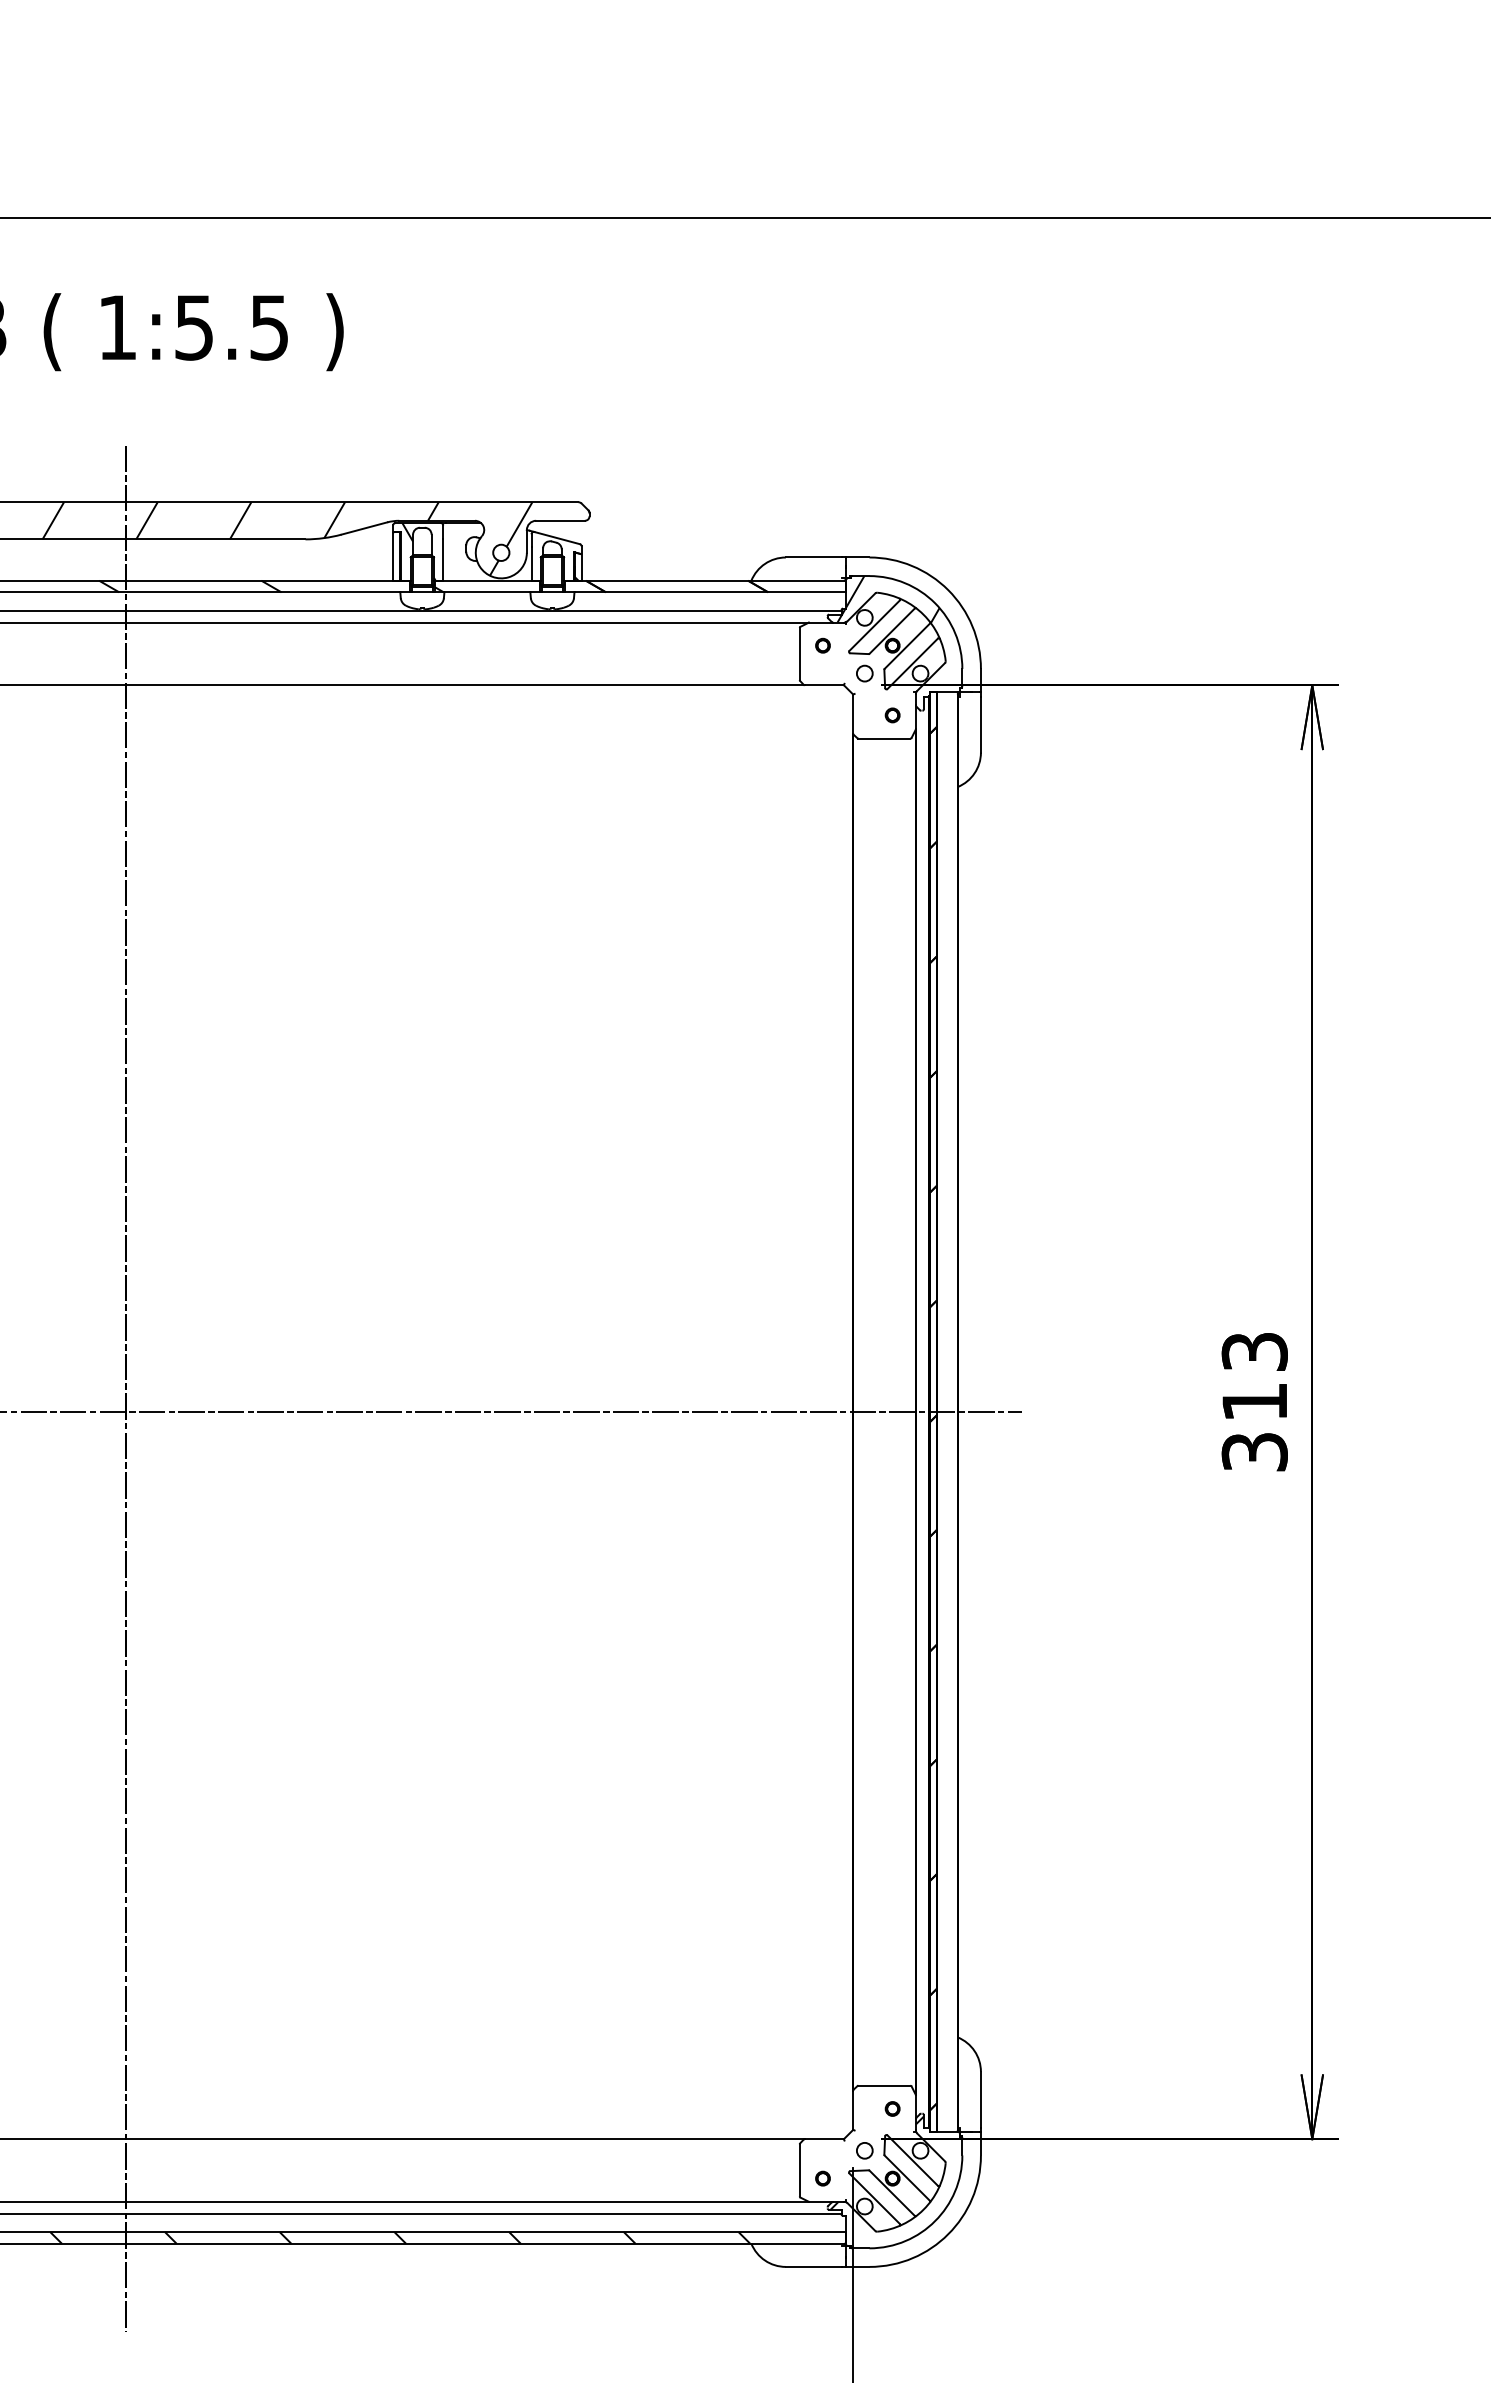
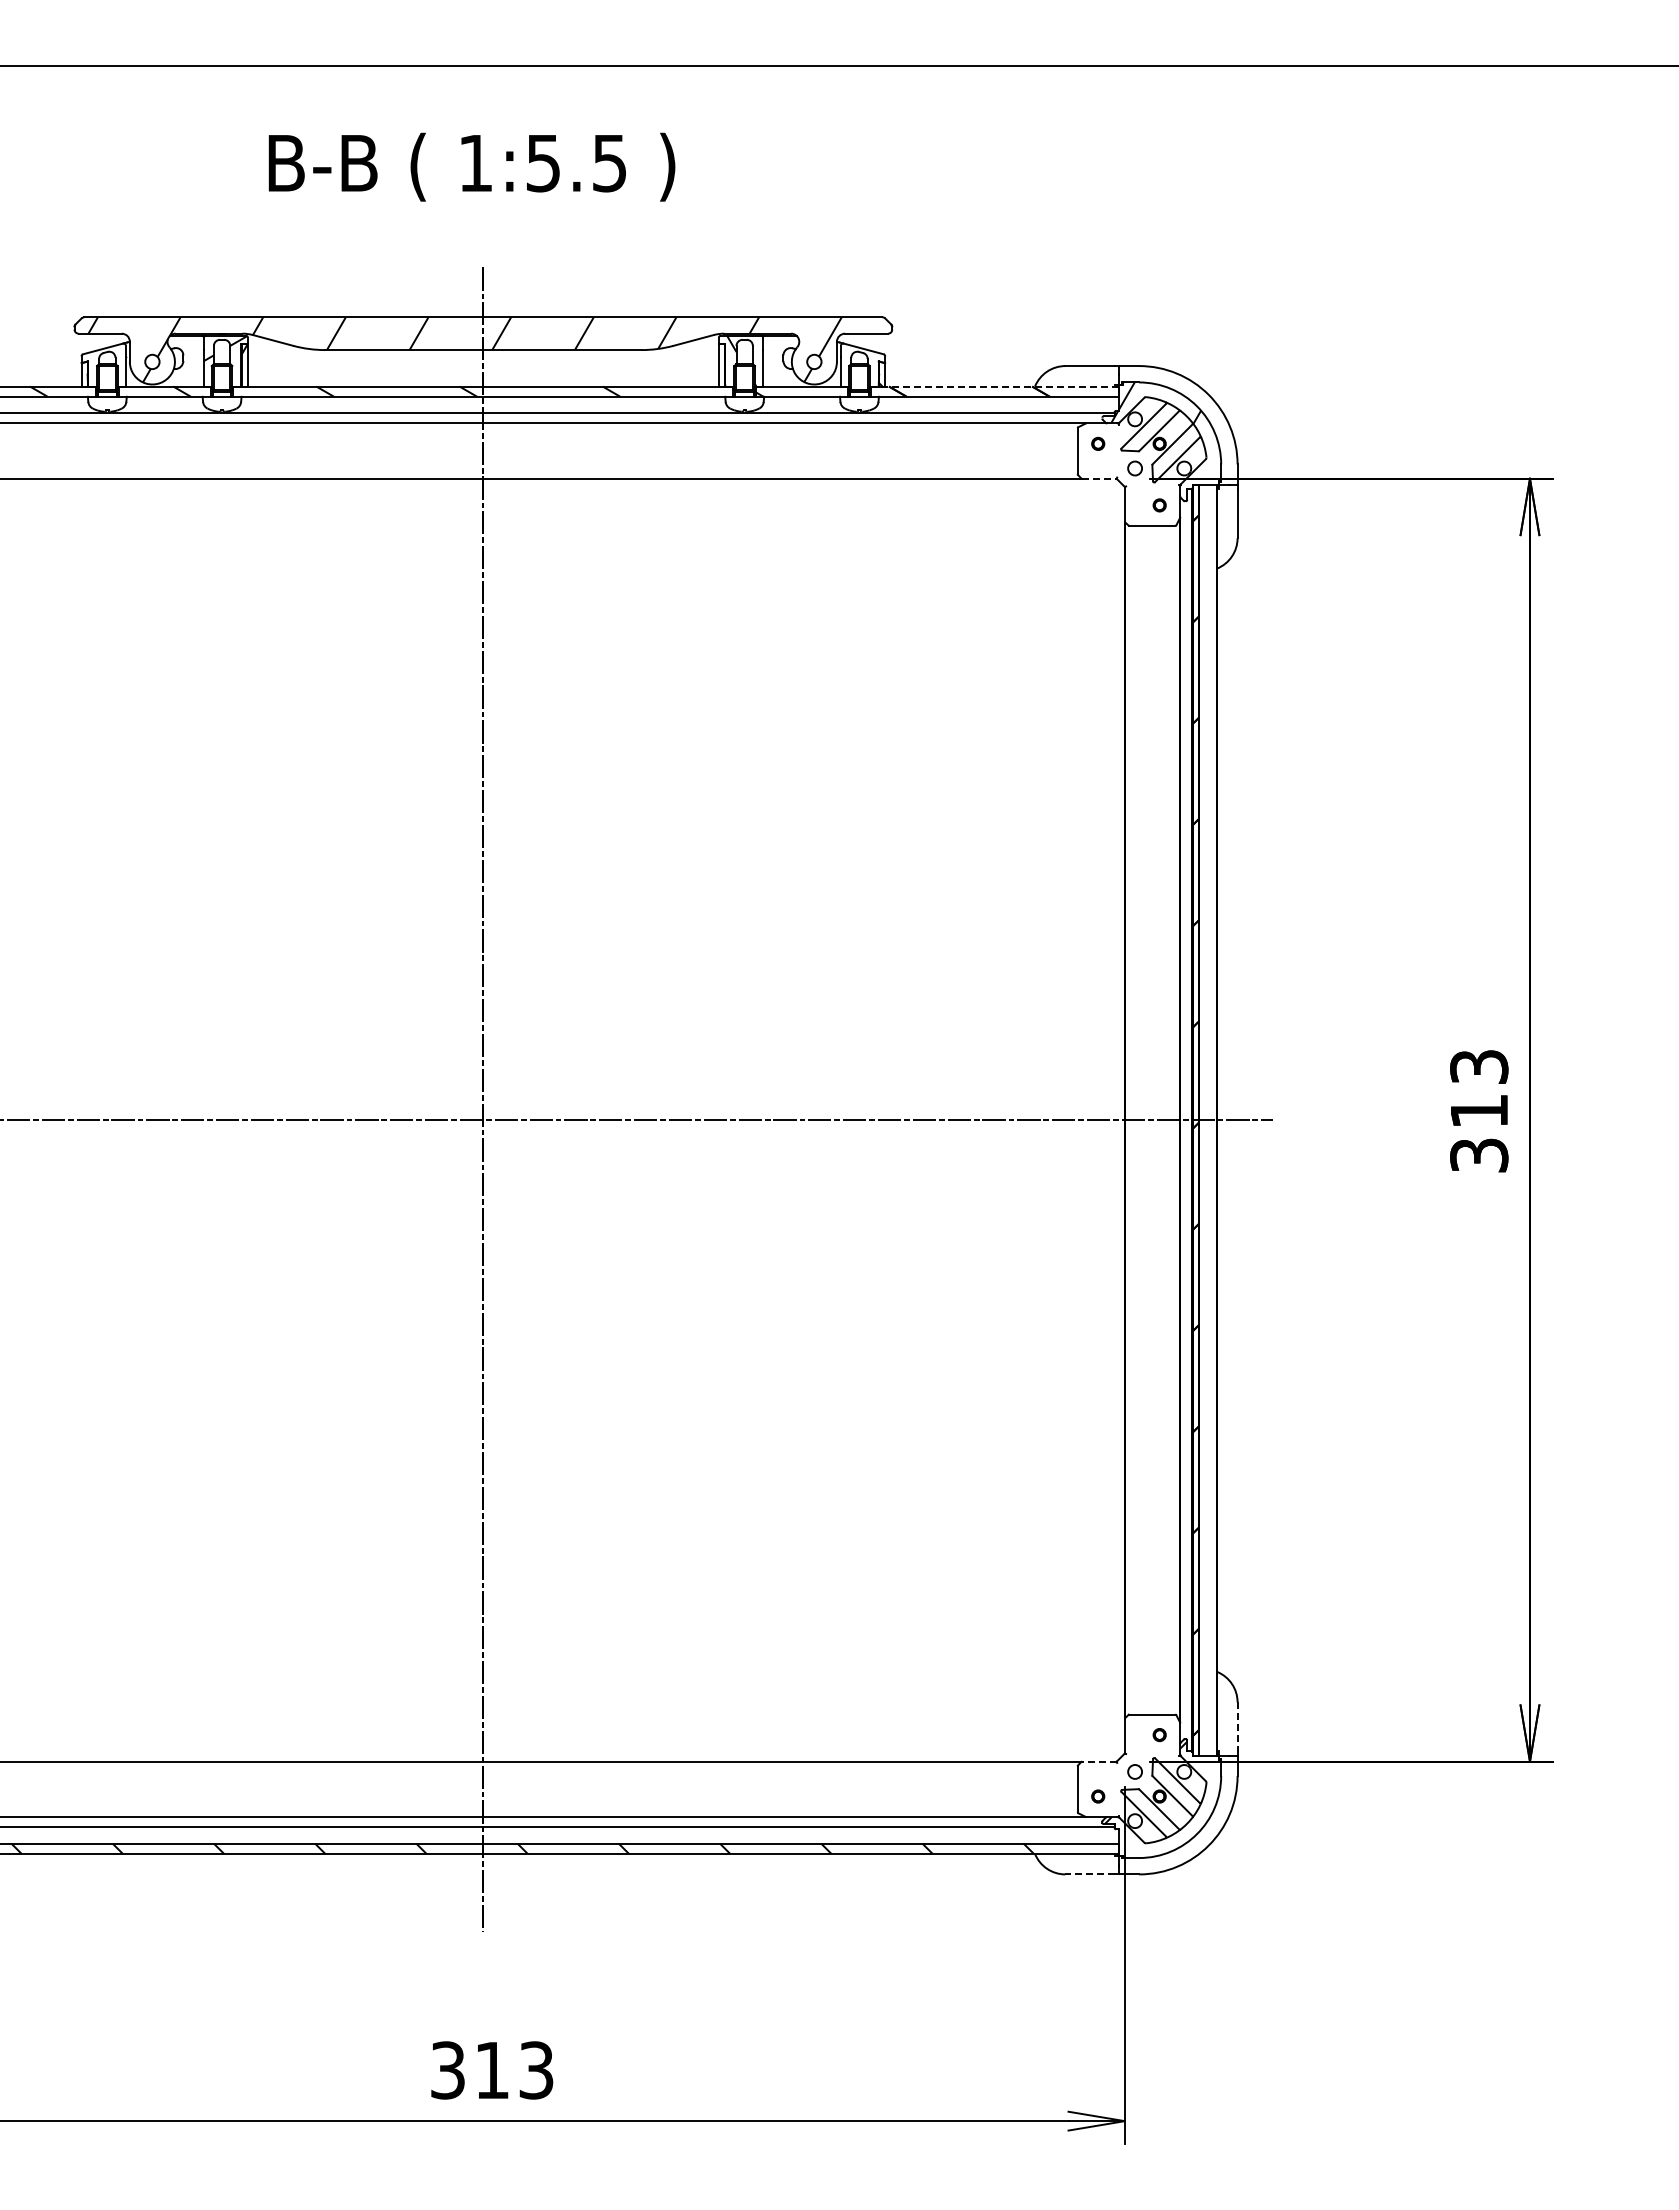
line: (705, 580) -> (994, 386), solid -> dashed
line: (824, 684) -> (1099, 478), solid -> dashed
line: (980, 2099) -> (1237, 1726), solid -> dashed
line: (823, 2138) -> (1098, 1761), solid -> dashed
line: (814, 2267) -> (1090, 1874), solid -> dashed

